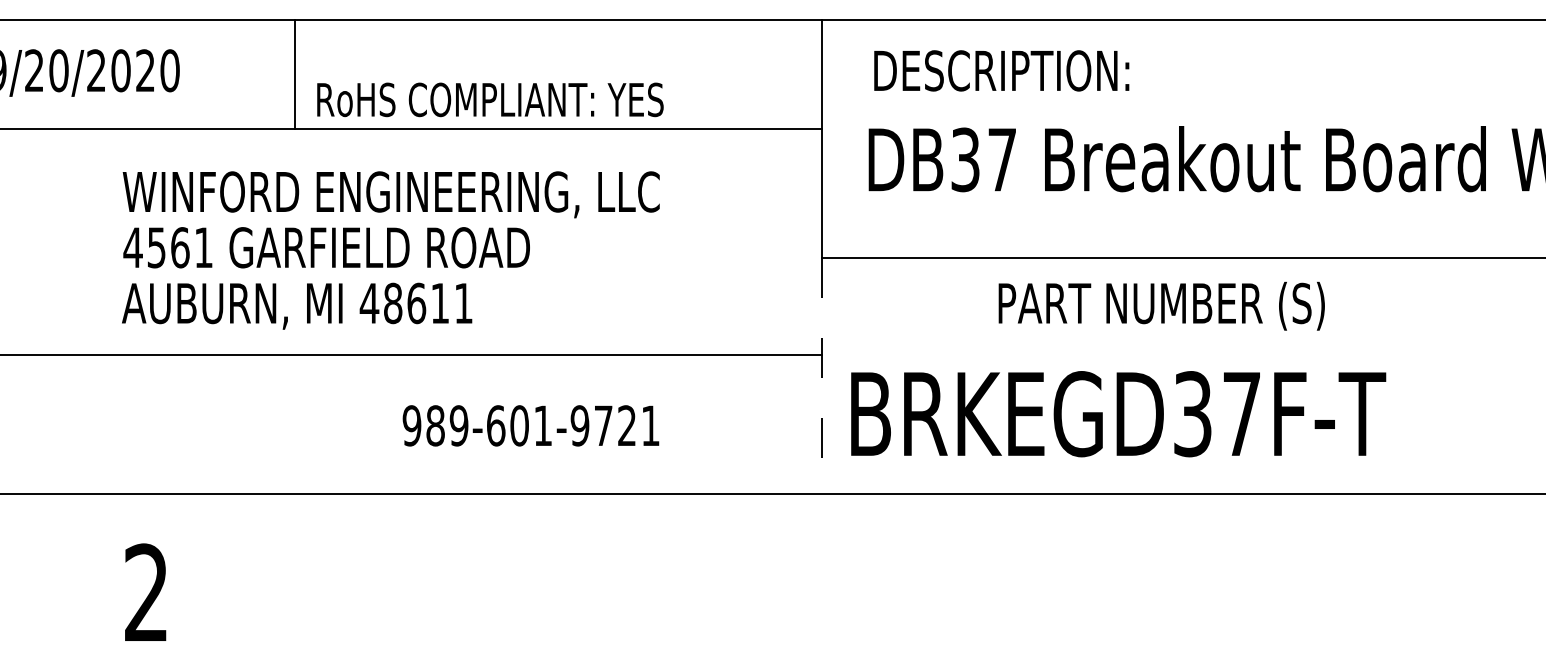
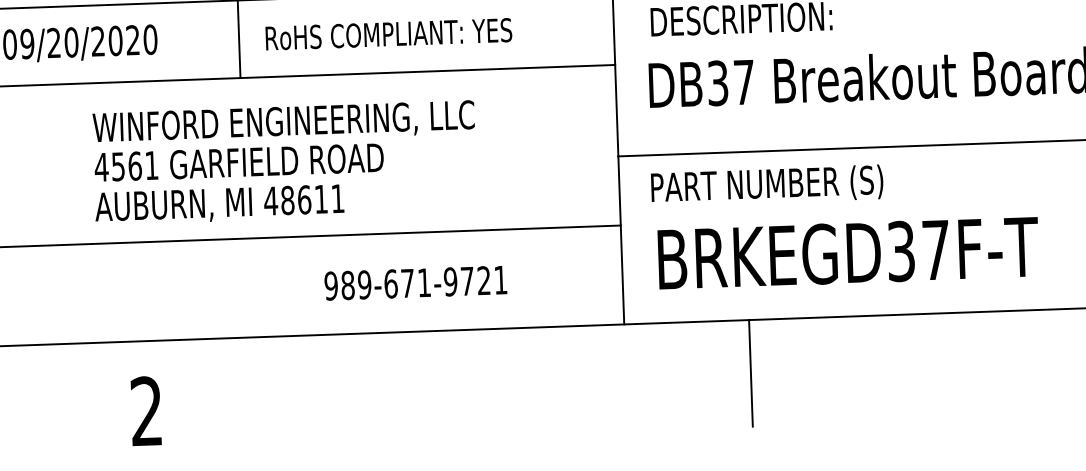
text: (490, 99) -> (388, 34), moved
text: (390, 250) -> (284, 162), moved
text: (1161, 305) -> (767, 185), moved
line: (821, 376) -> (621, 240), dashed -> solid
text: (1118, 414) -> (848, 253), moved
text: (519, 425) -> (407, 283), 989-601-9721 -> 989-671-9721
line: (997, 569) -> (750, 373), added

